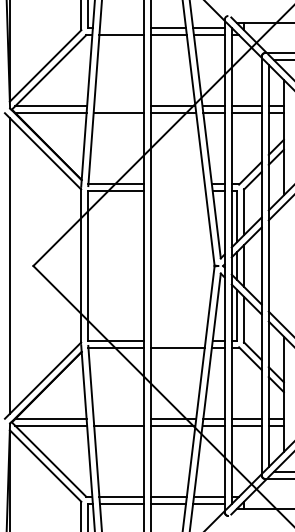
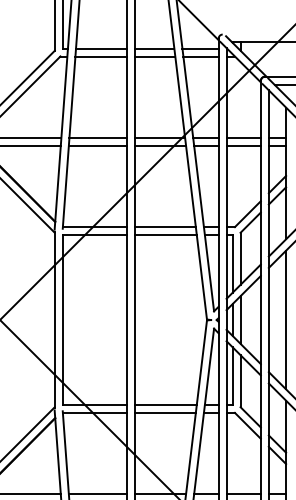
line: (121, 28) -> (100, 48), added
line: (119, 106) -> (98, 137), added
line: (177, 184) -> (164, 226), added
line: (178, 191) -> (165, 234), added
line: (283, 265) -> (285, 319), added
line: (178, 340) -> (165, 405), added
line: (118, 418) -> (97, 494), added

